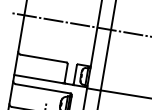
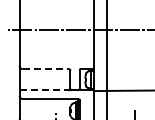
line: (44, 59) -> (46, 69), solid -> dashed
line: (38, 79) -> (44, 90), solid -> dashed

